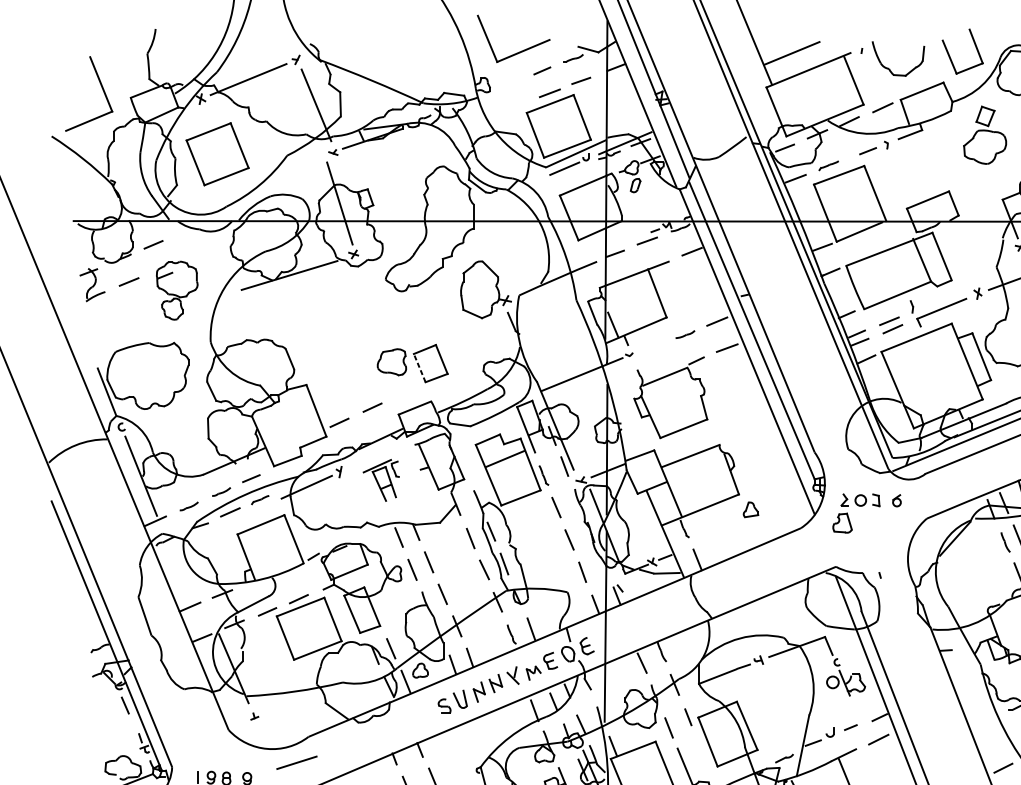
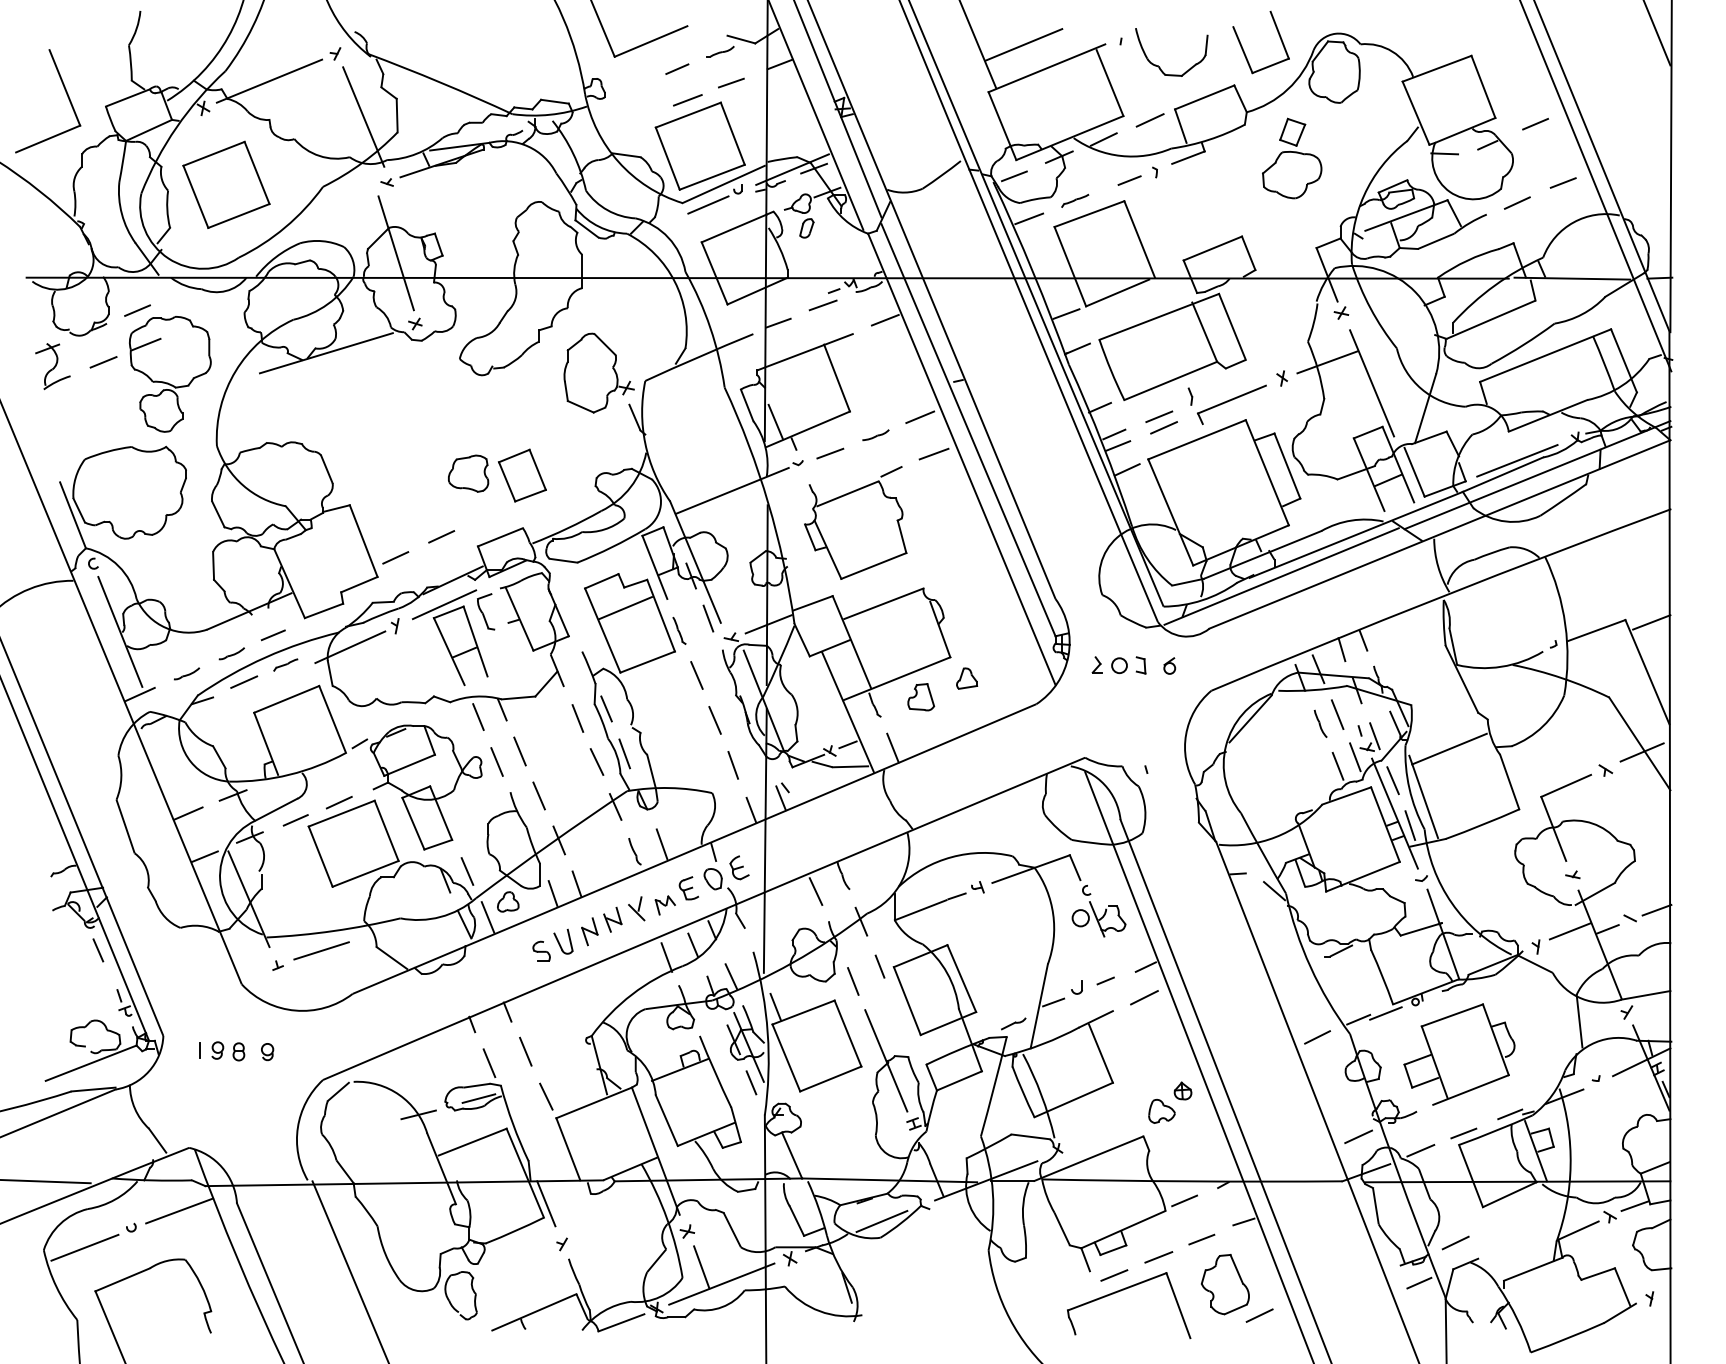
part: (177, 290) -> (170, 374), size x1.43
line: (652, 347) -> (830, 453), added
line: (419, 367) -> (506, 481), dashed -> solid
part: (381, 480) -> (453, 637), size x1.67
part: (842, 523) -> (921, 697), moved
line: (972, 663) -> (1274, 891), added
line: (296, 762) -> (321, 950), moved

